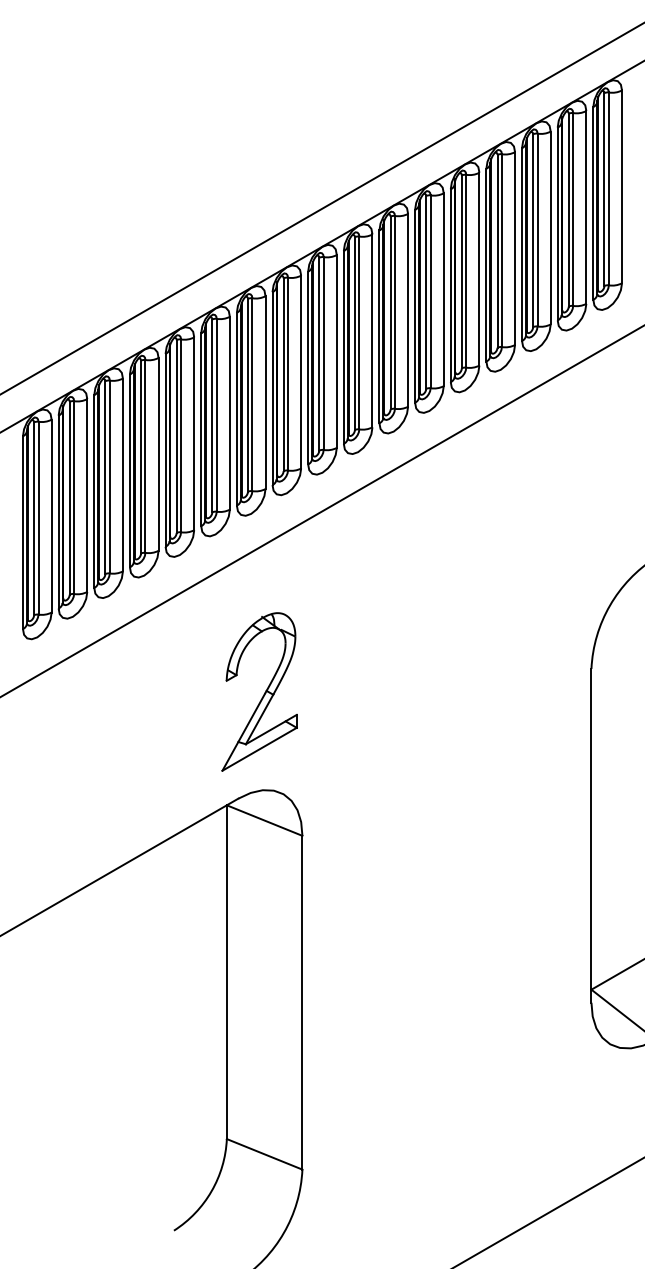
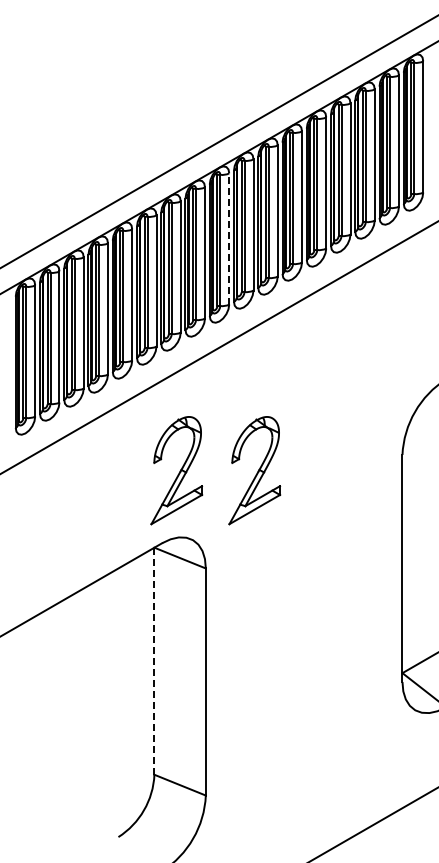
line: (337, 350) -> (229, 238), solid -> dashed
part: (373, 691) -> (254, 470), added
line: (226, 972) -> (154, 661), solid -> dashed

